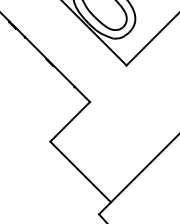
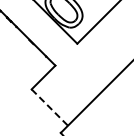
line: (80, 171) -> (49, 107), solid -> dashed

